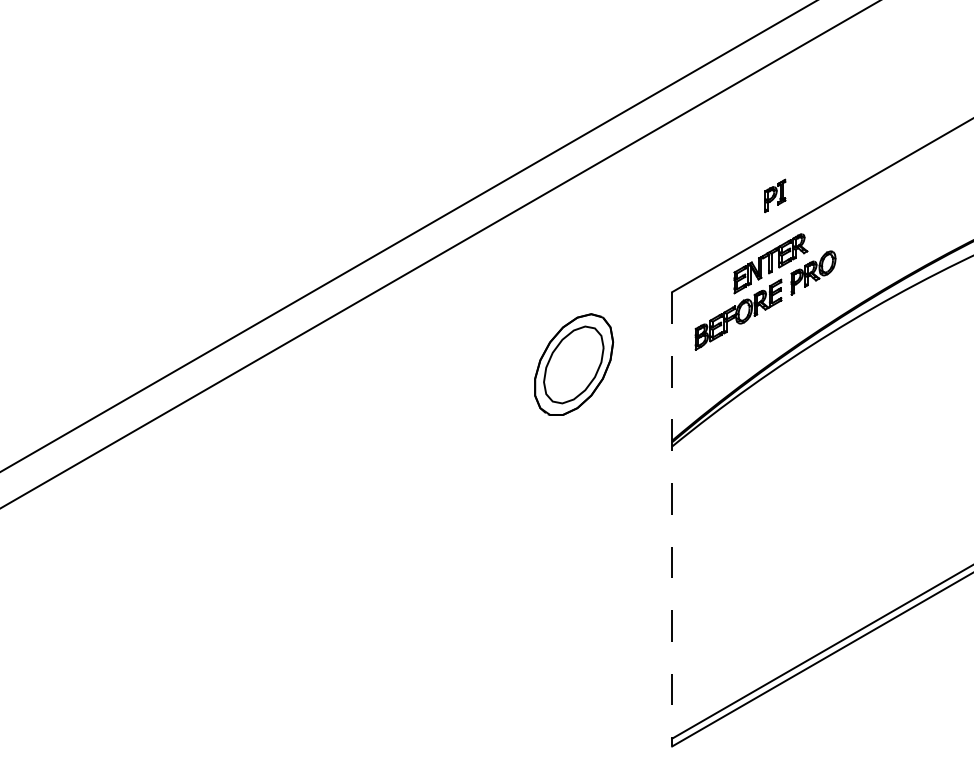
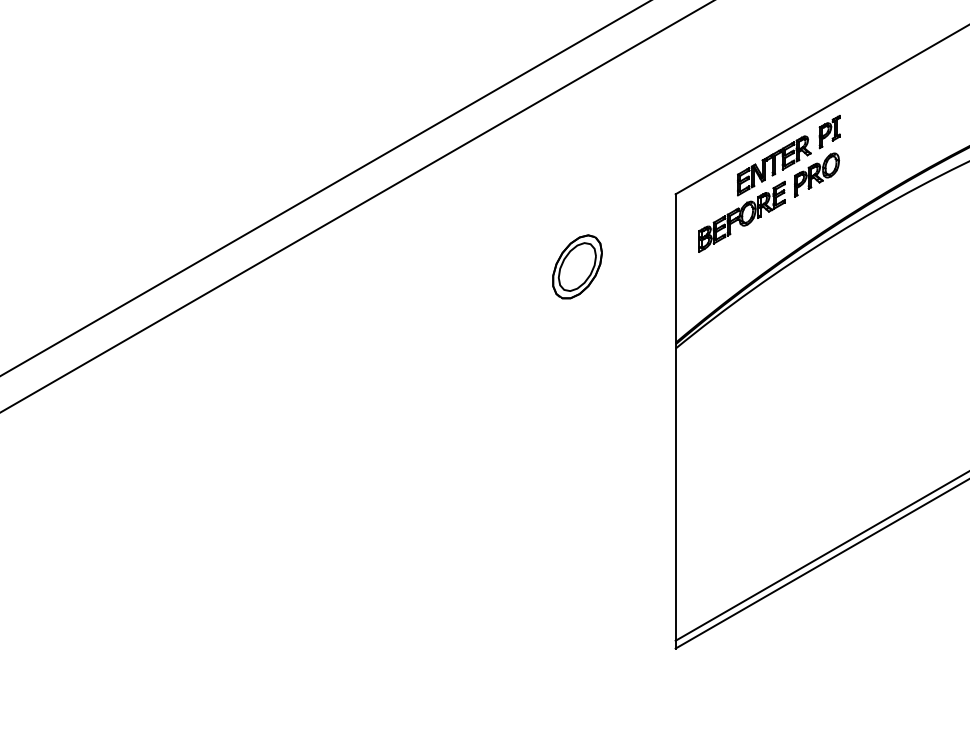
part: (775, 195) -> (830, 131), moved
part: (573, 364) -> (577, 266), size x0.62
line: (672, 519) -> (676, 421), dashed -> solid

